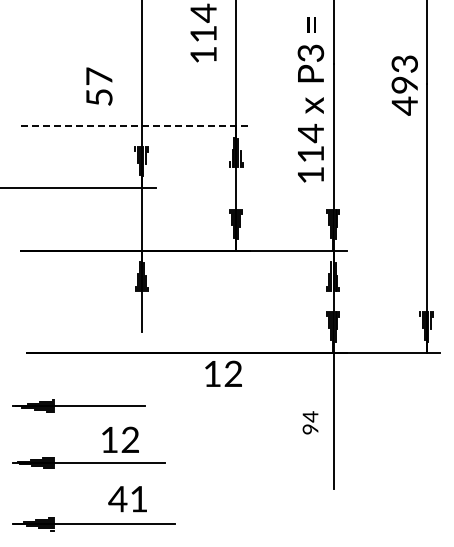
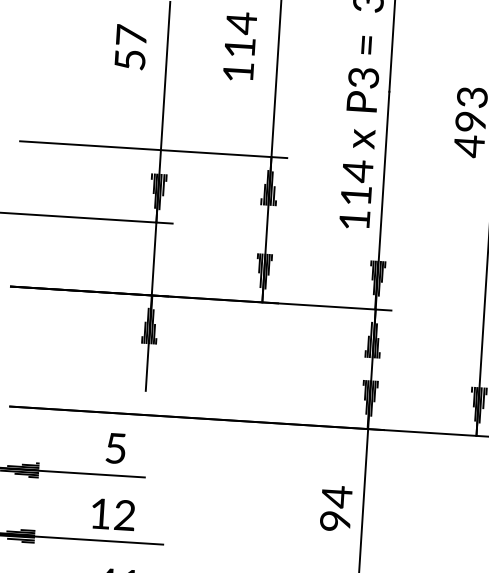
part: (99, 86) -> (131, 47), moved
line: (135, 125) -> (153, 149), dashed -> solid
part: (223, 373) -> (238, 444), removed
part: (119, 383) -> (116, 448), added
part: (310, 422) -> (336, 508), size x1.67

